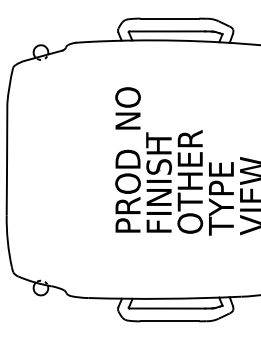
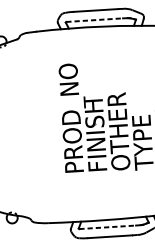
line: (167, 31) -> (94, 20), solid -> dashed
line: (167, 308) -> (107, 227), solid -> dashed

